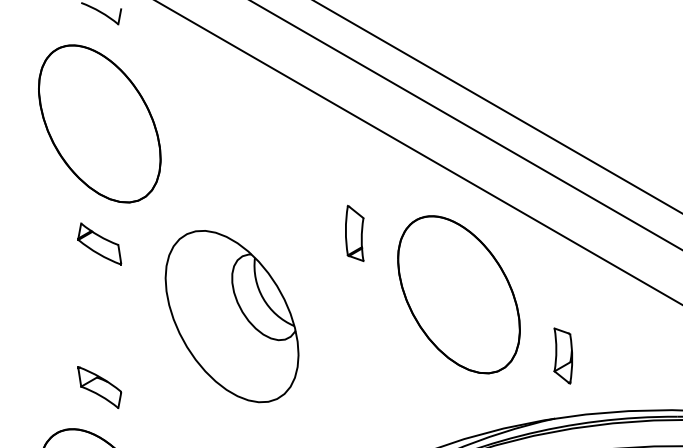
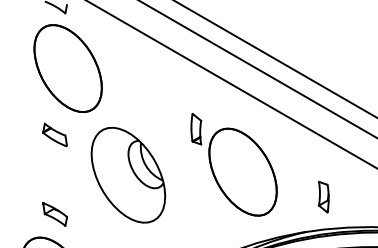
part: (98, 123) -> (67, 68), moved
part: (457, 293) -> (242, 171), moved
part: (562, 354) -> (323, 196), moved

